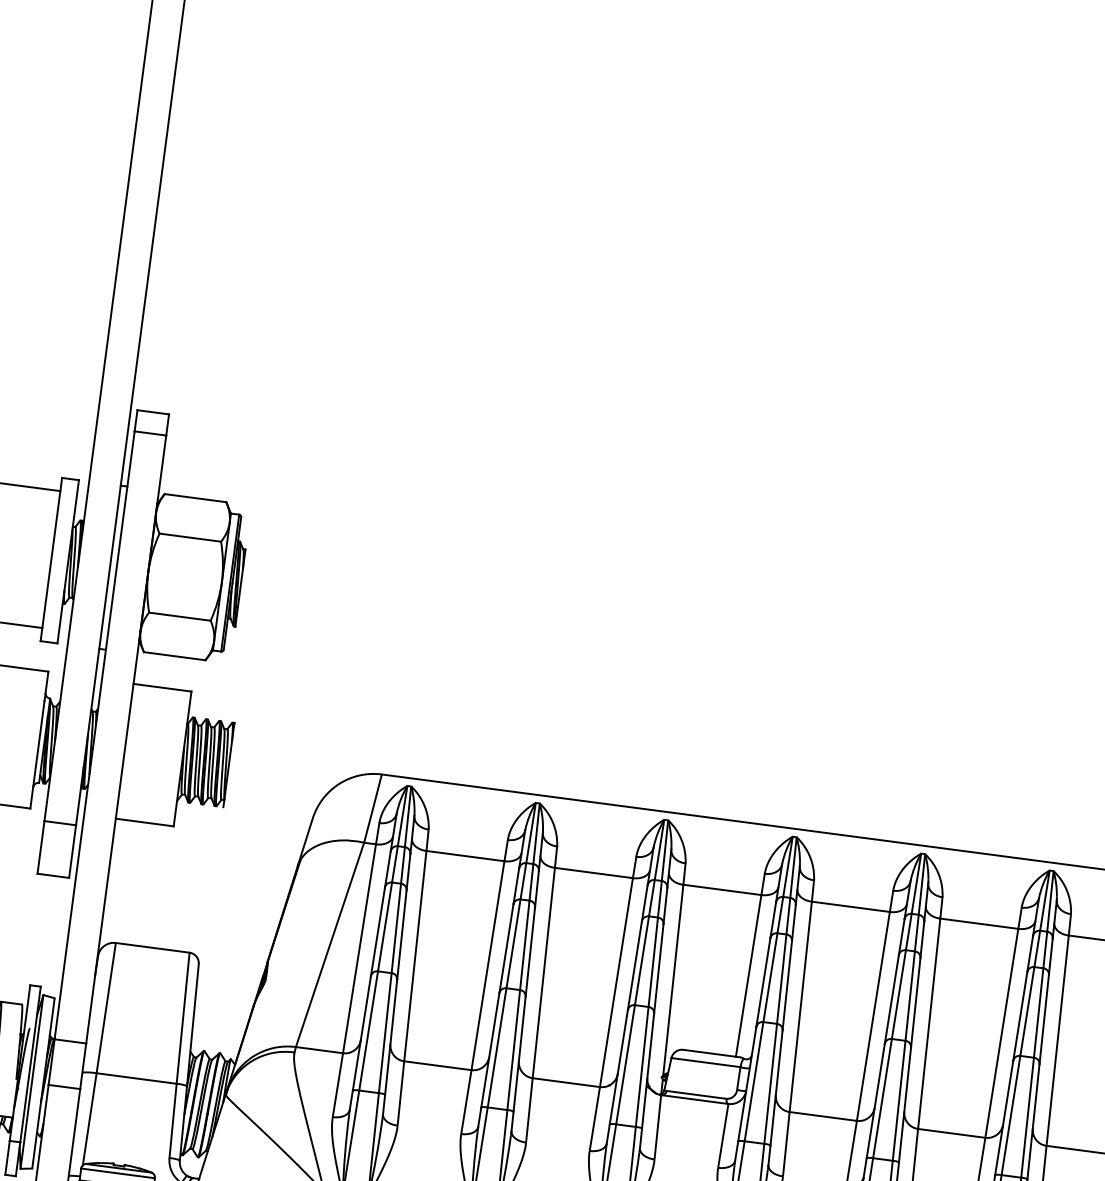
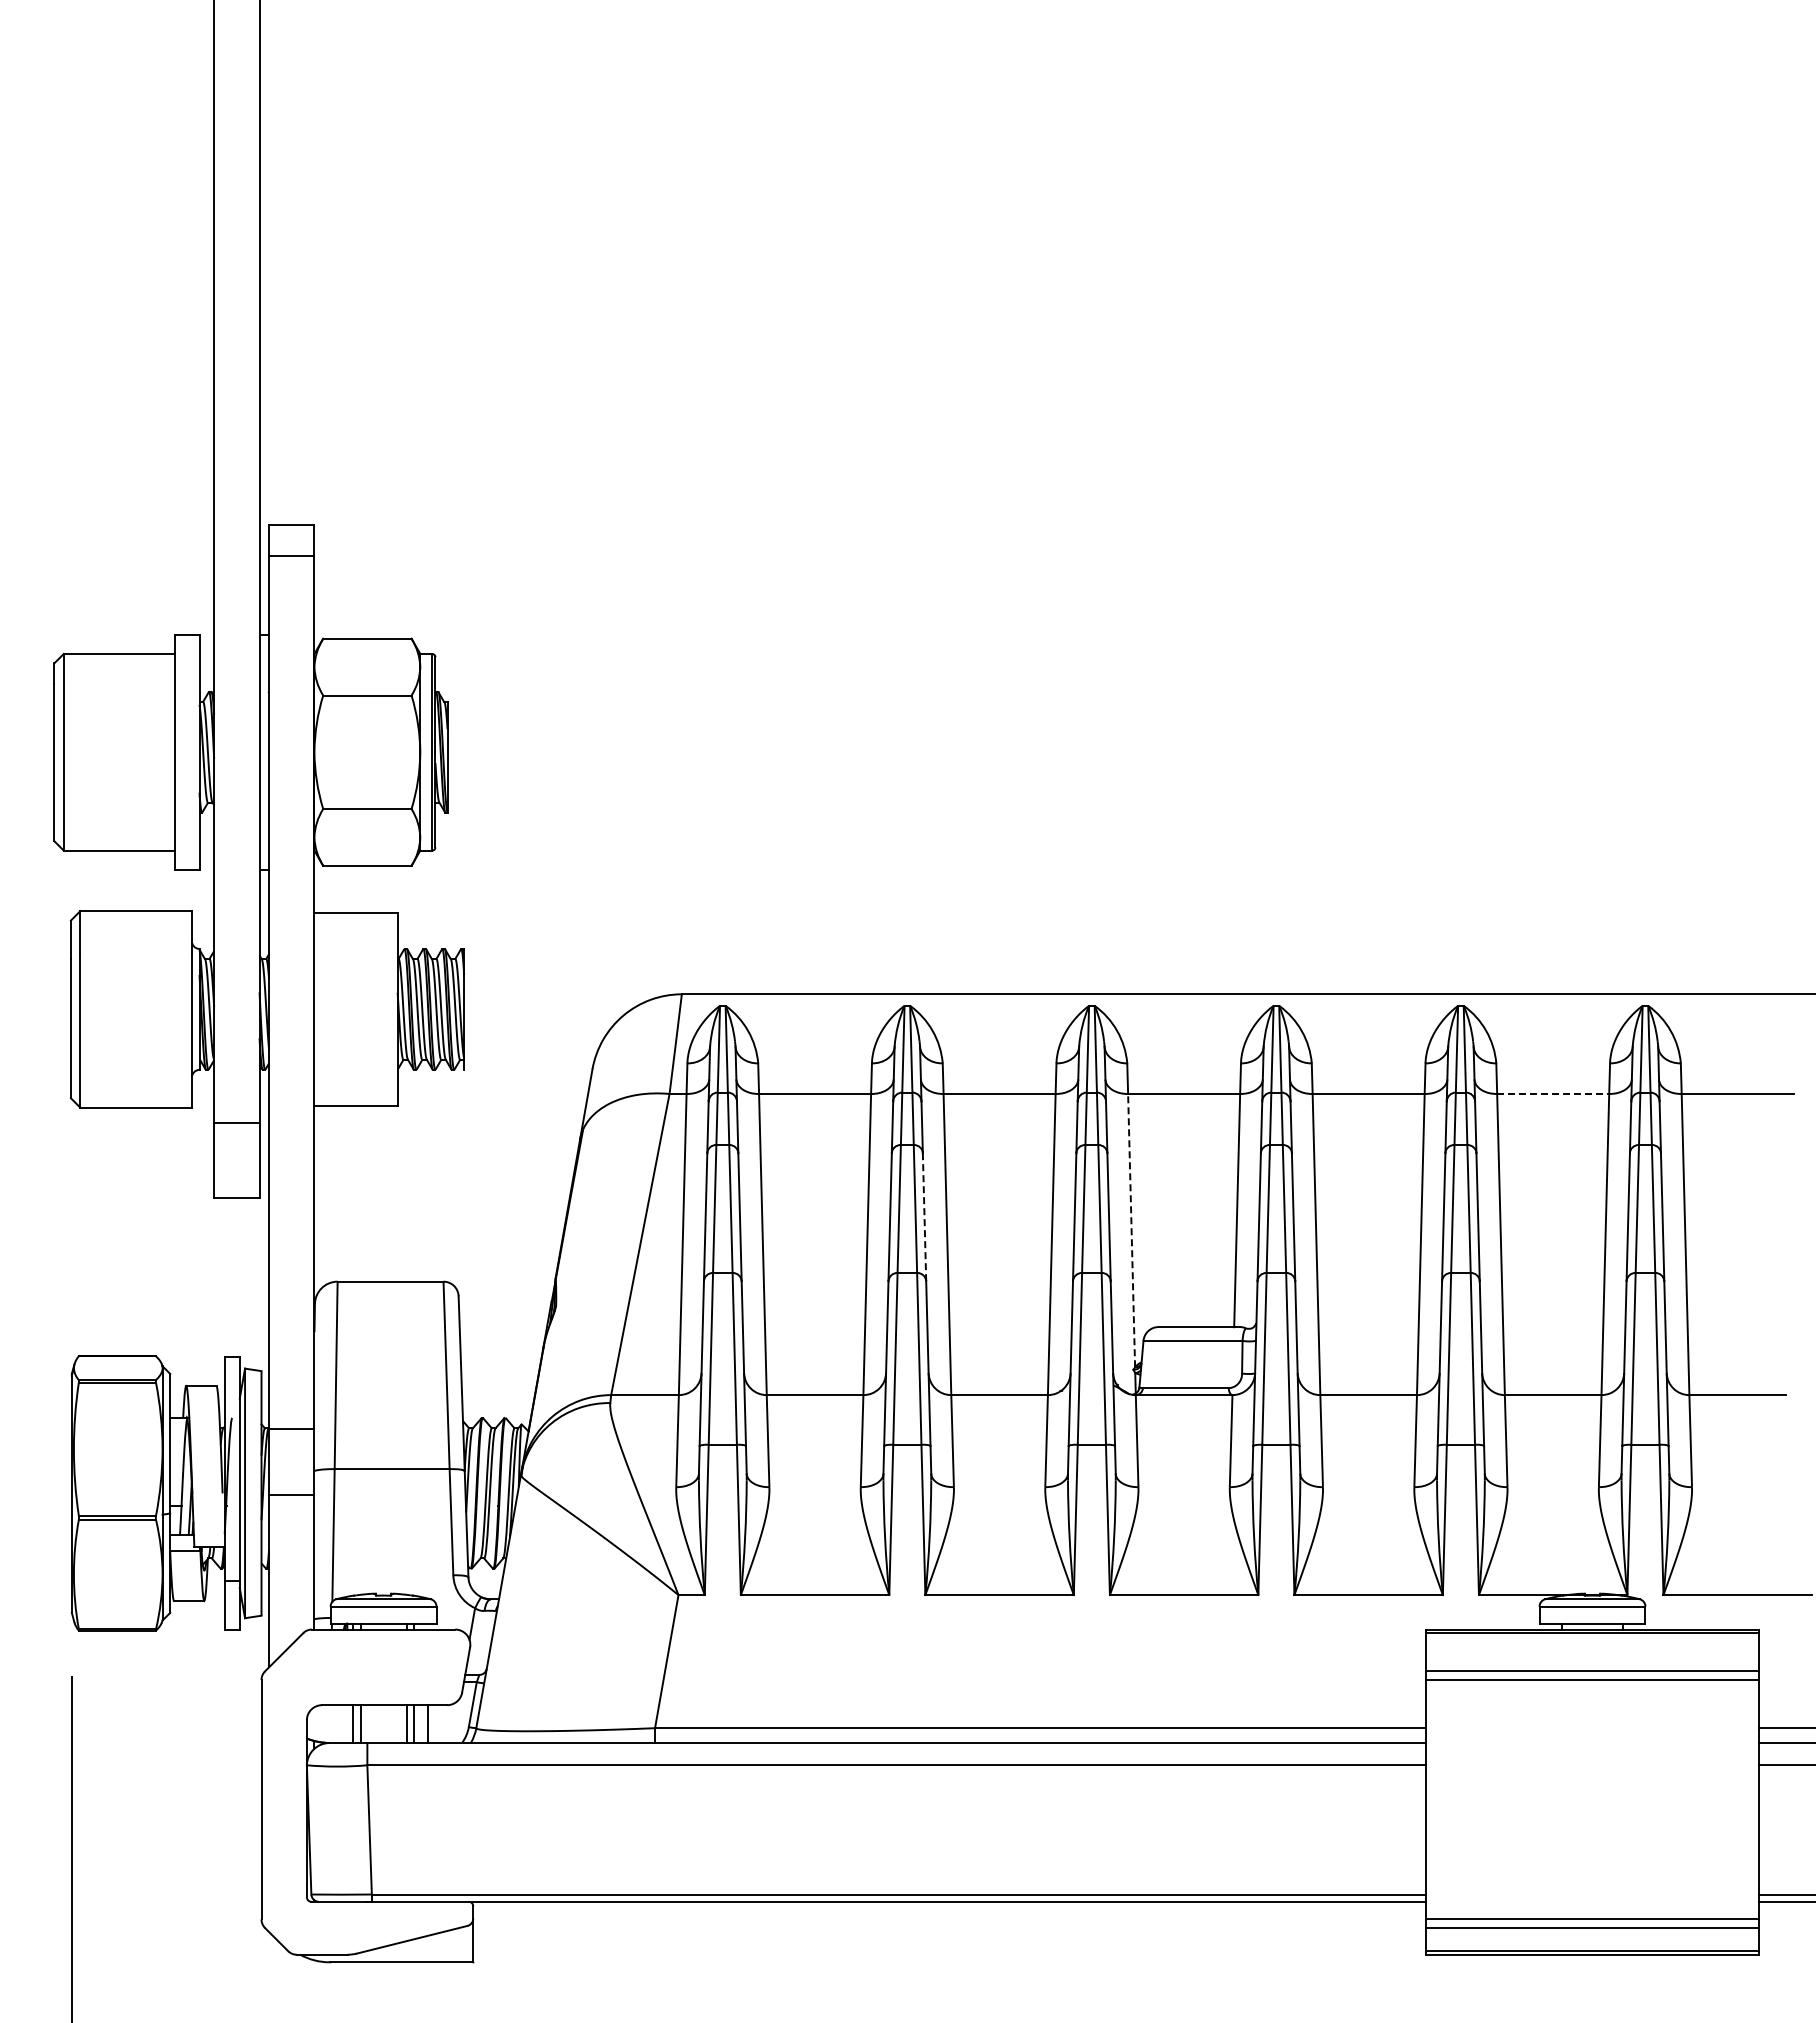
line: (979, 923) -> (1553, 1093), solid -> dashed
line: (530, 952) -> (924, 1217), solid -> dashed
line: (673, 980) -> (1131, 1230), solid -> dashed

